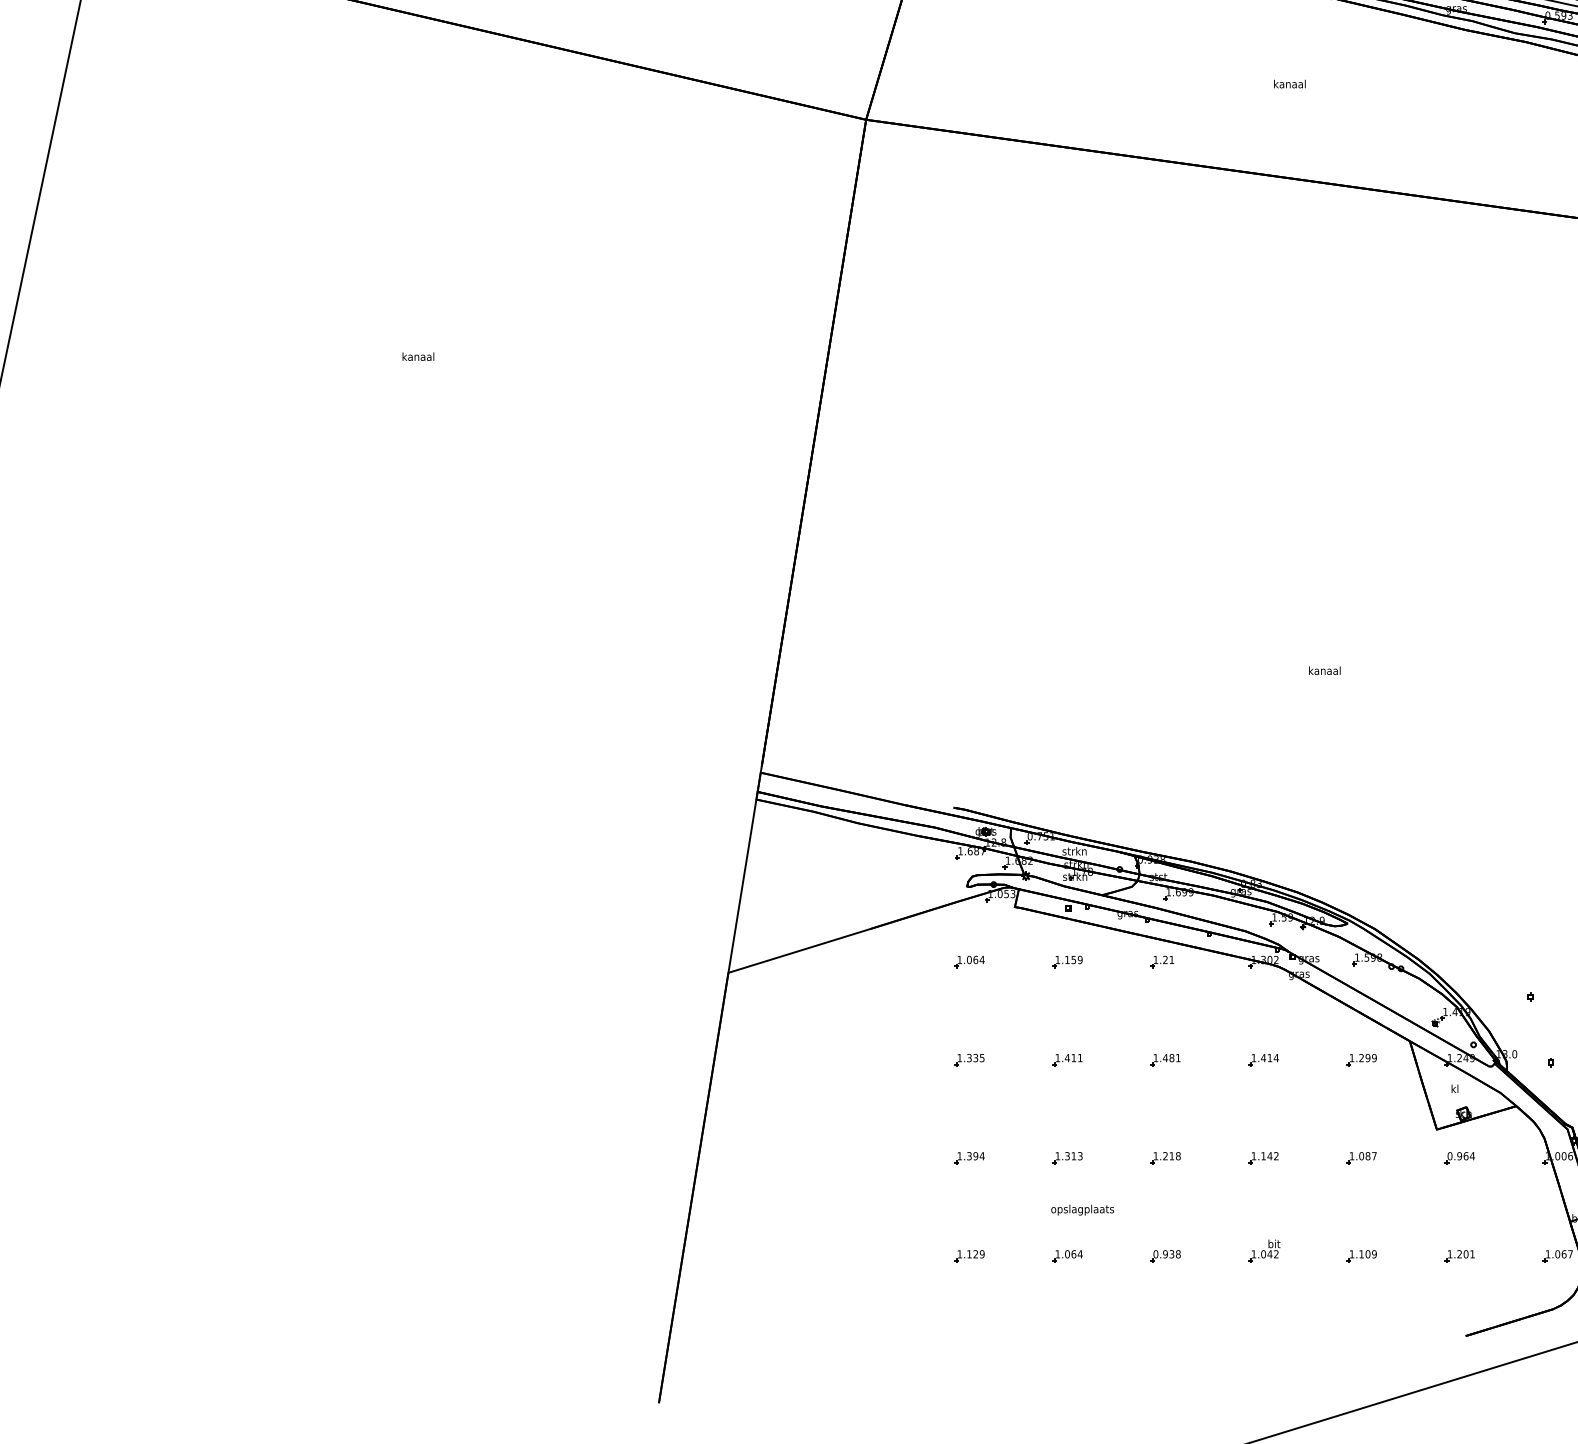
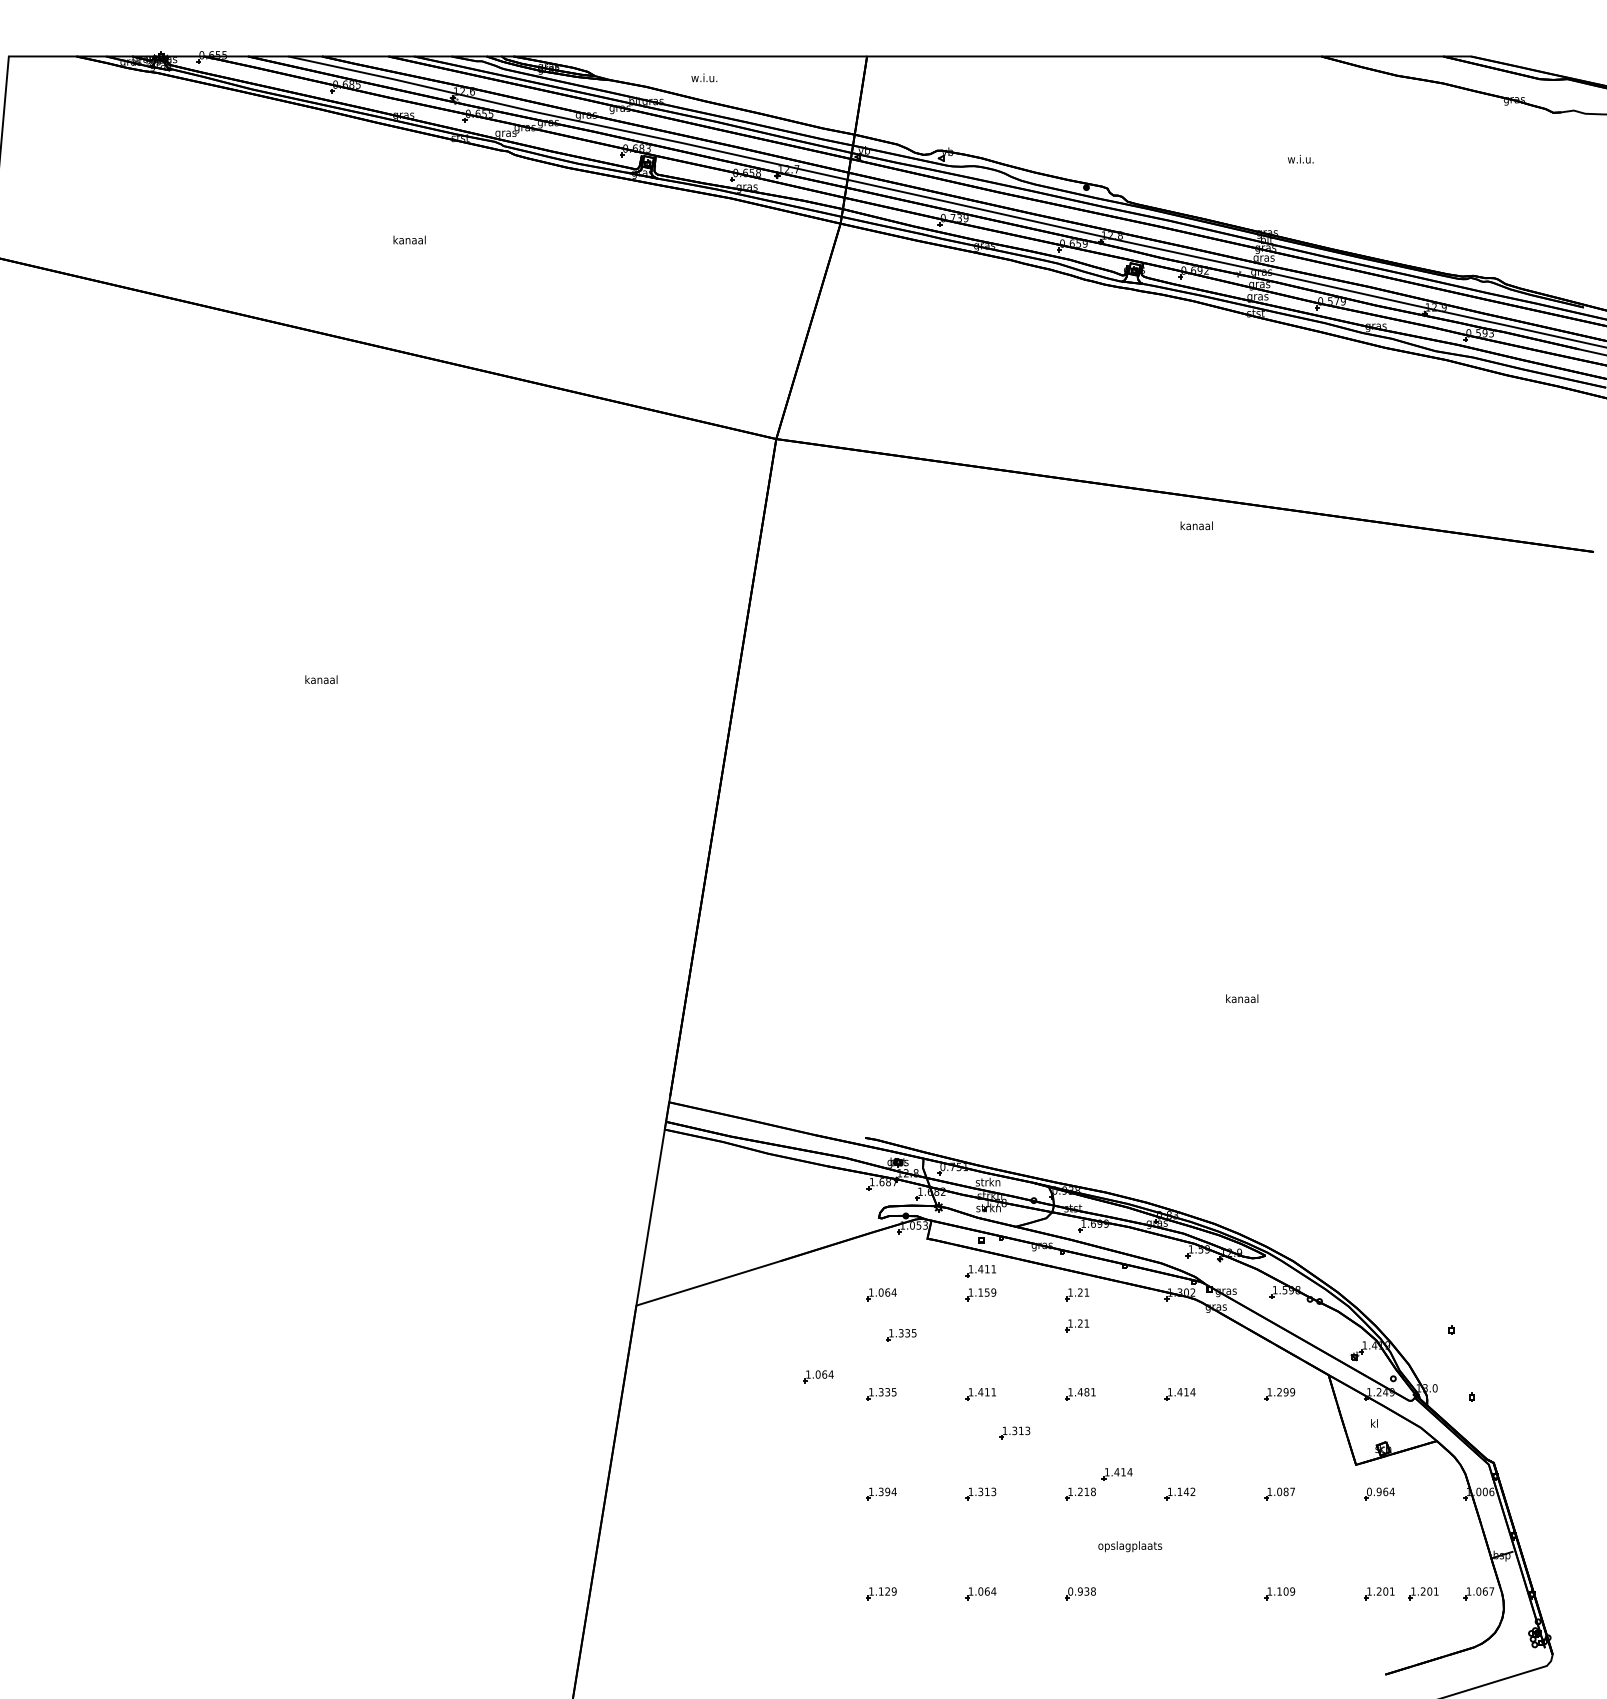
text: (1289, 83) -> (1196, 525), moved
part: (1067, 939) -> (980, 1271), added
part: (1162, 992) -> (1077, 1325), added
part: (989, 1002) -> (901, 1335), added
part: (907, 1042) -> (818, 1376), added
part: (1100, 1097) -> (1014, 1432), added
part: (1201, 1139) -> (1116, 1474), added
text: (1082, 1209) -> (1130, 1546), moved
part: (1264, 1251) -> (1180, 1588), removed
part: (1503, 1256) -> (1423, 1593), added

